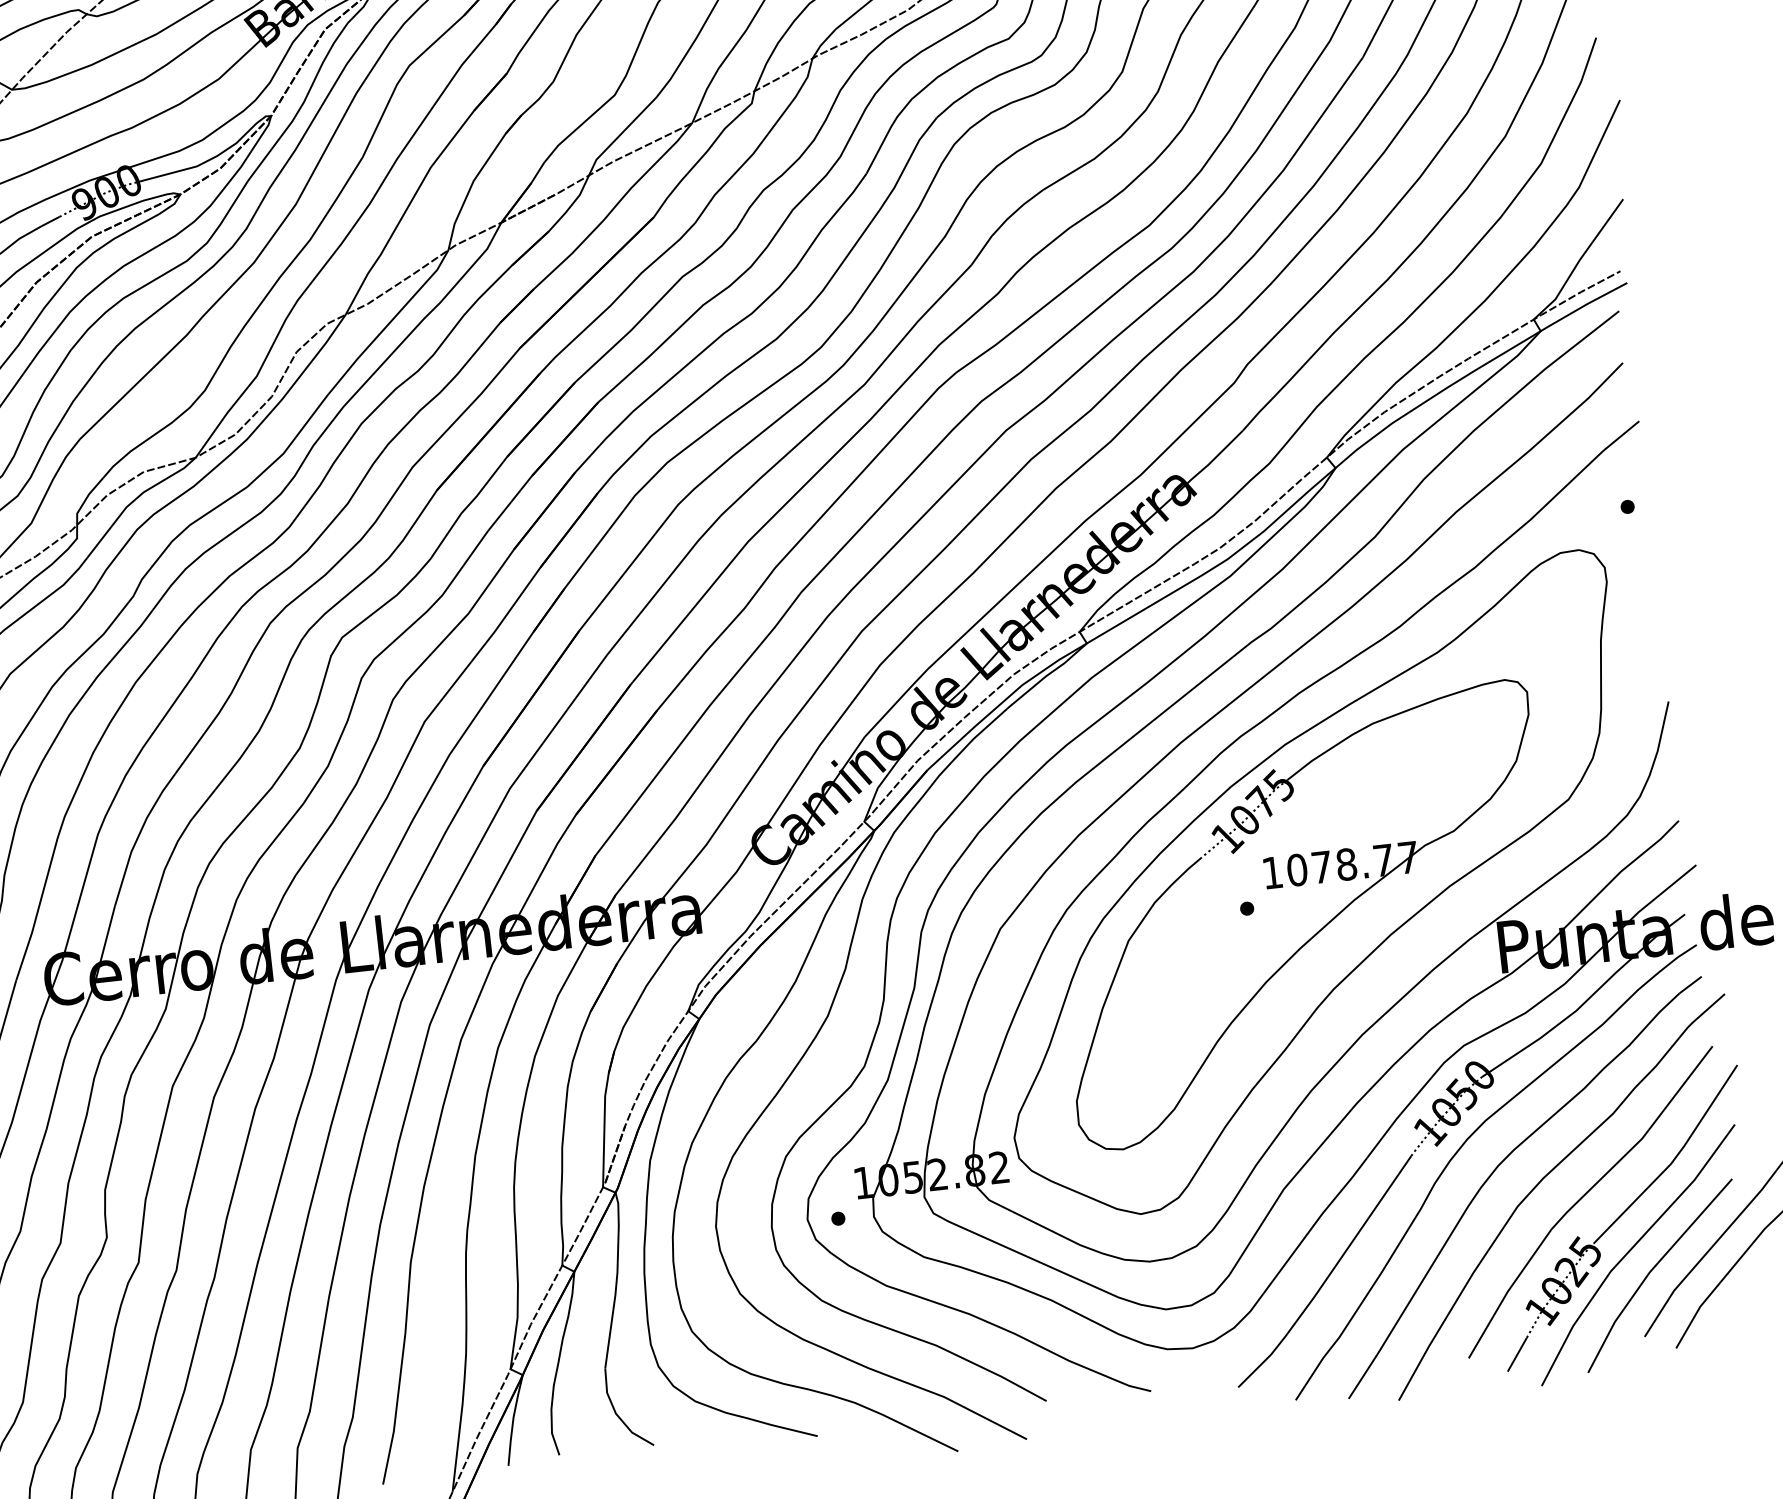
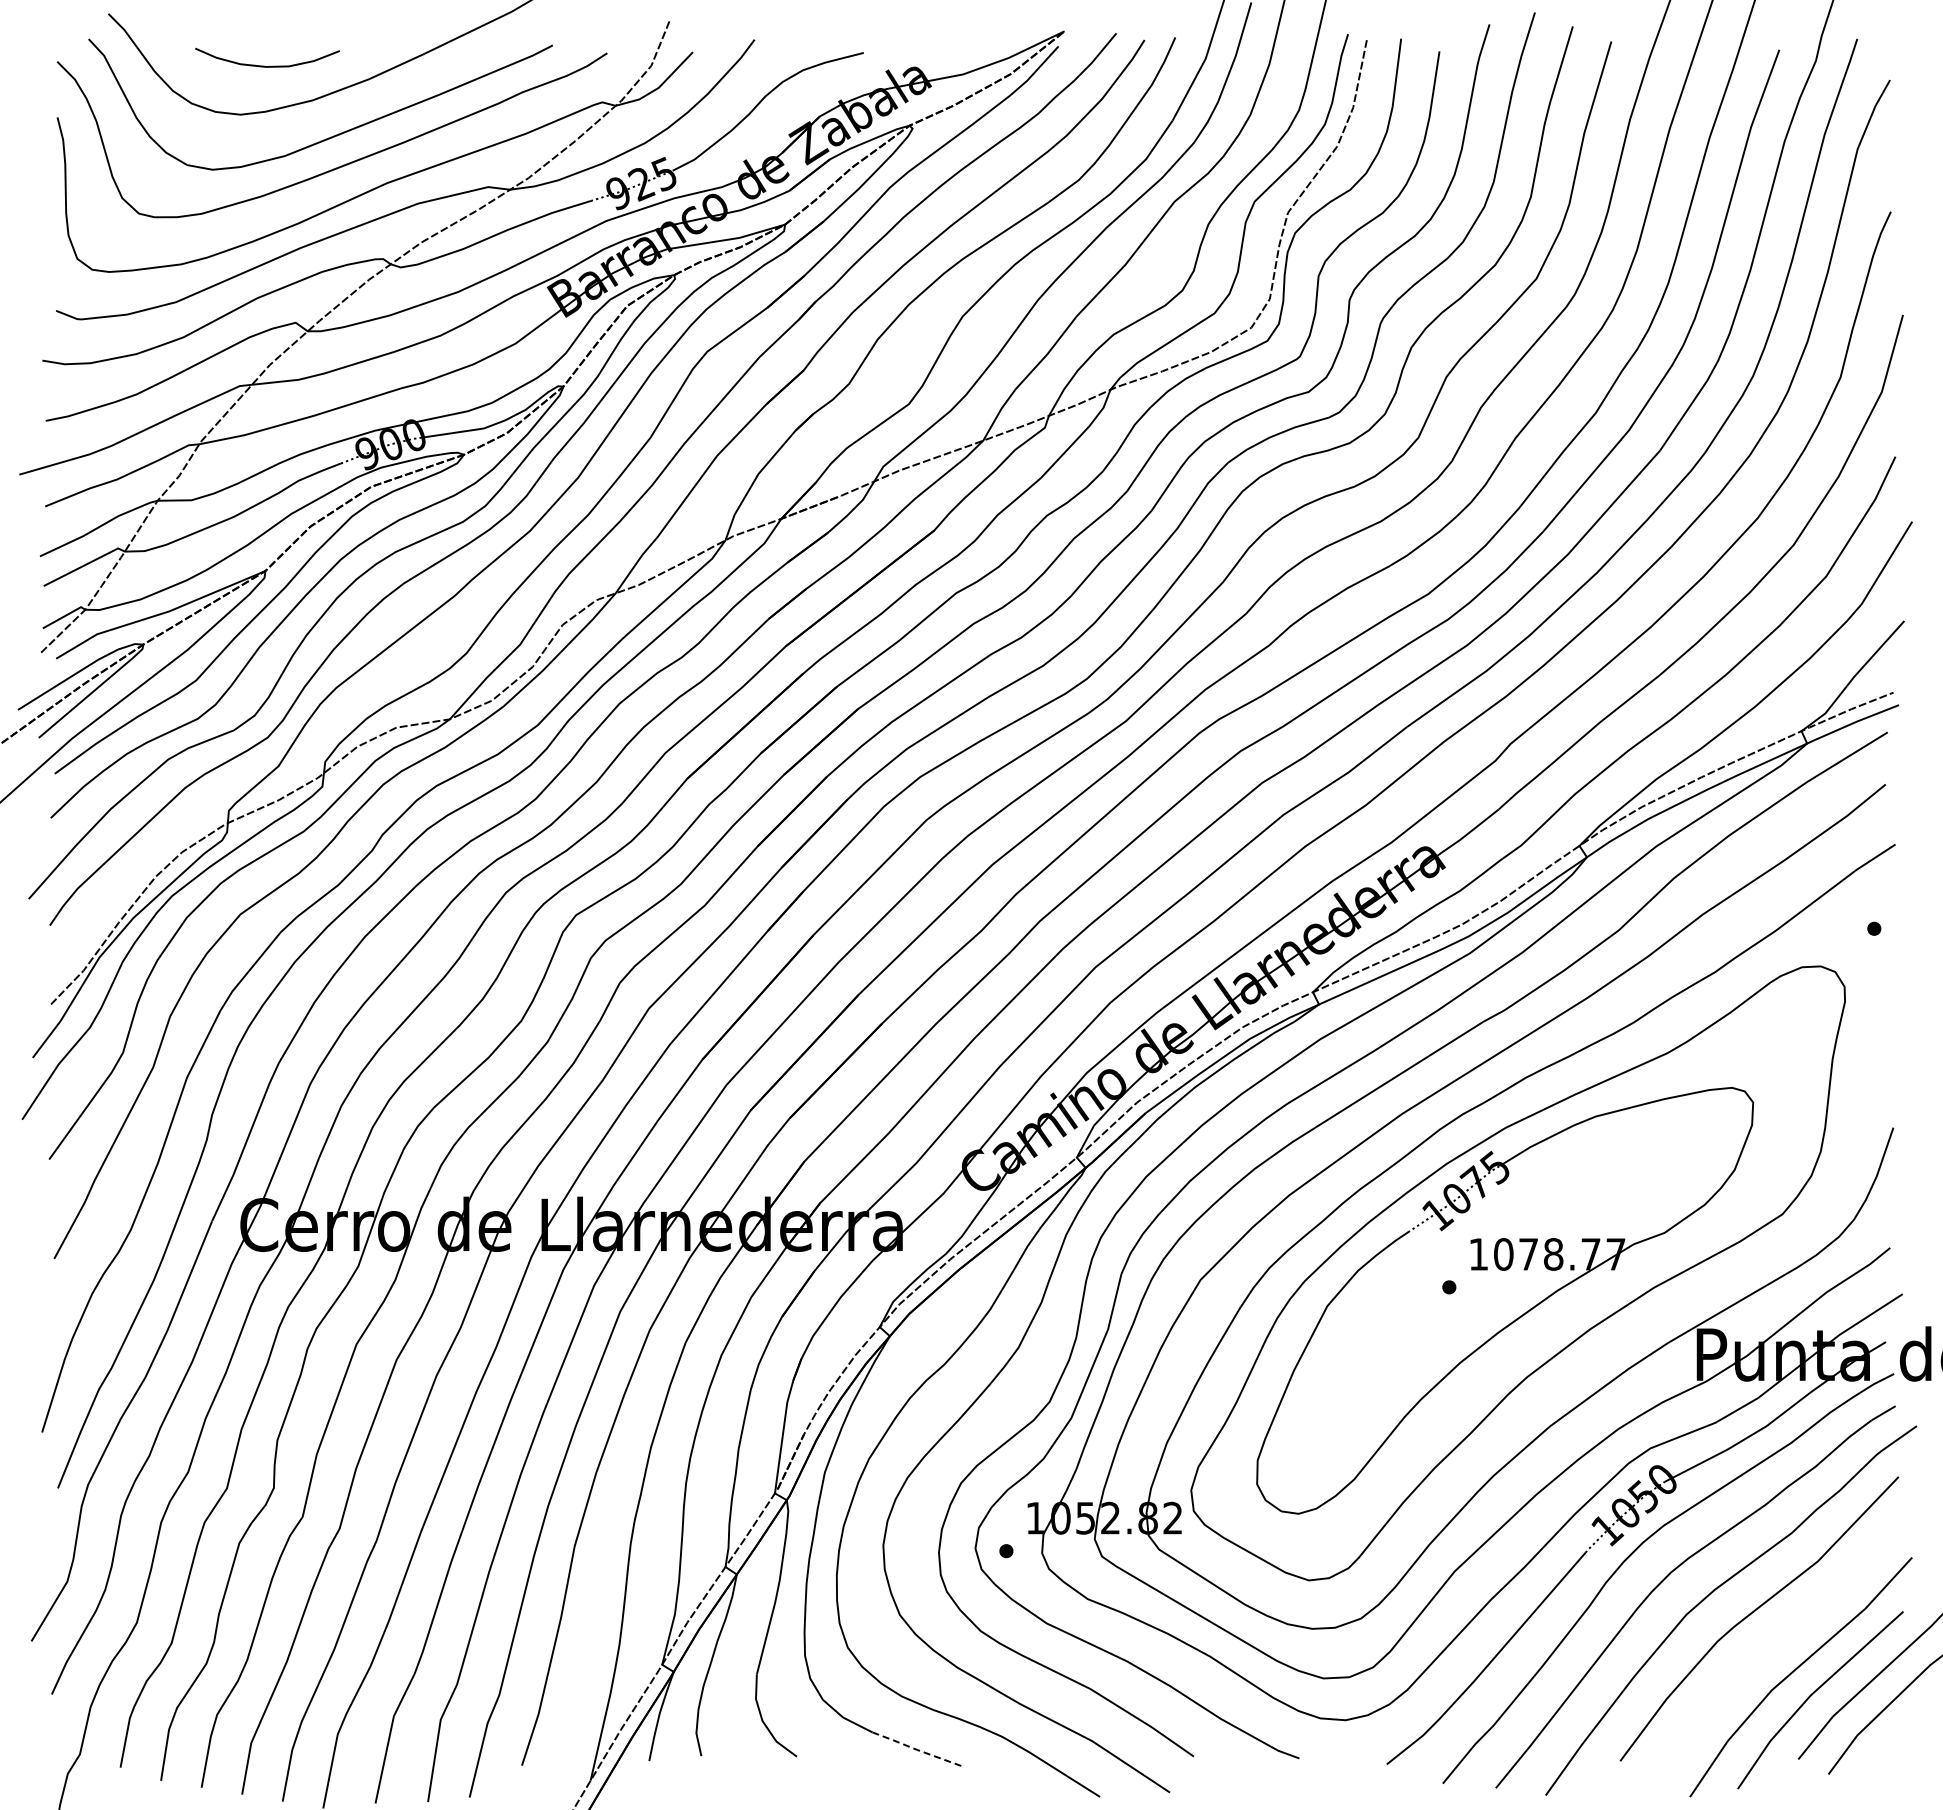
part: (1622, 1218) -> (1789, 1638), removed
line: (771, 1424) -> (916, 1749), solid -> dashed

